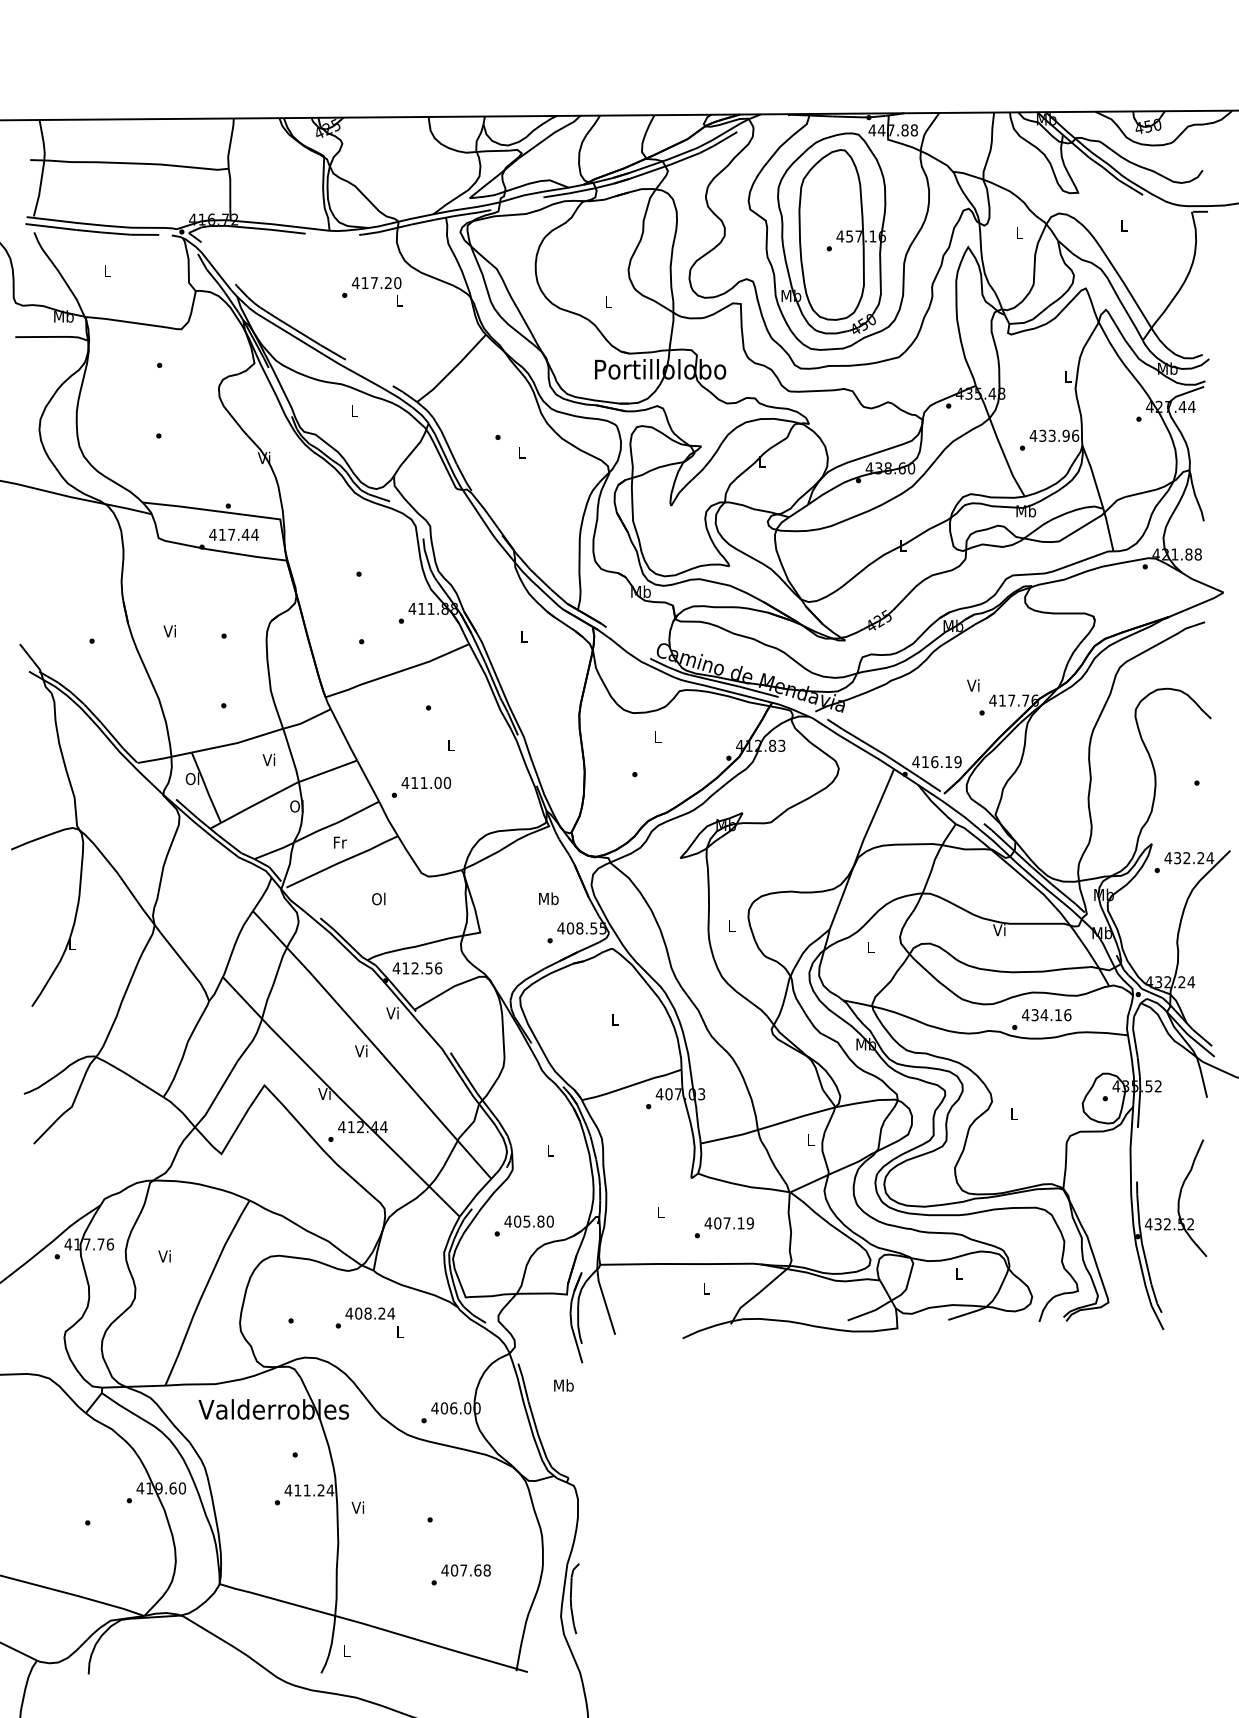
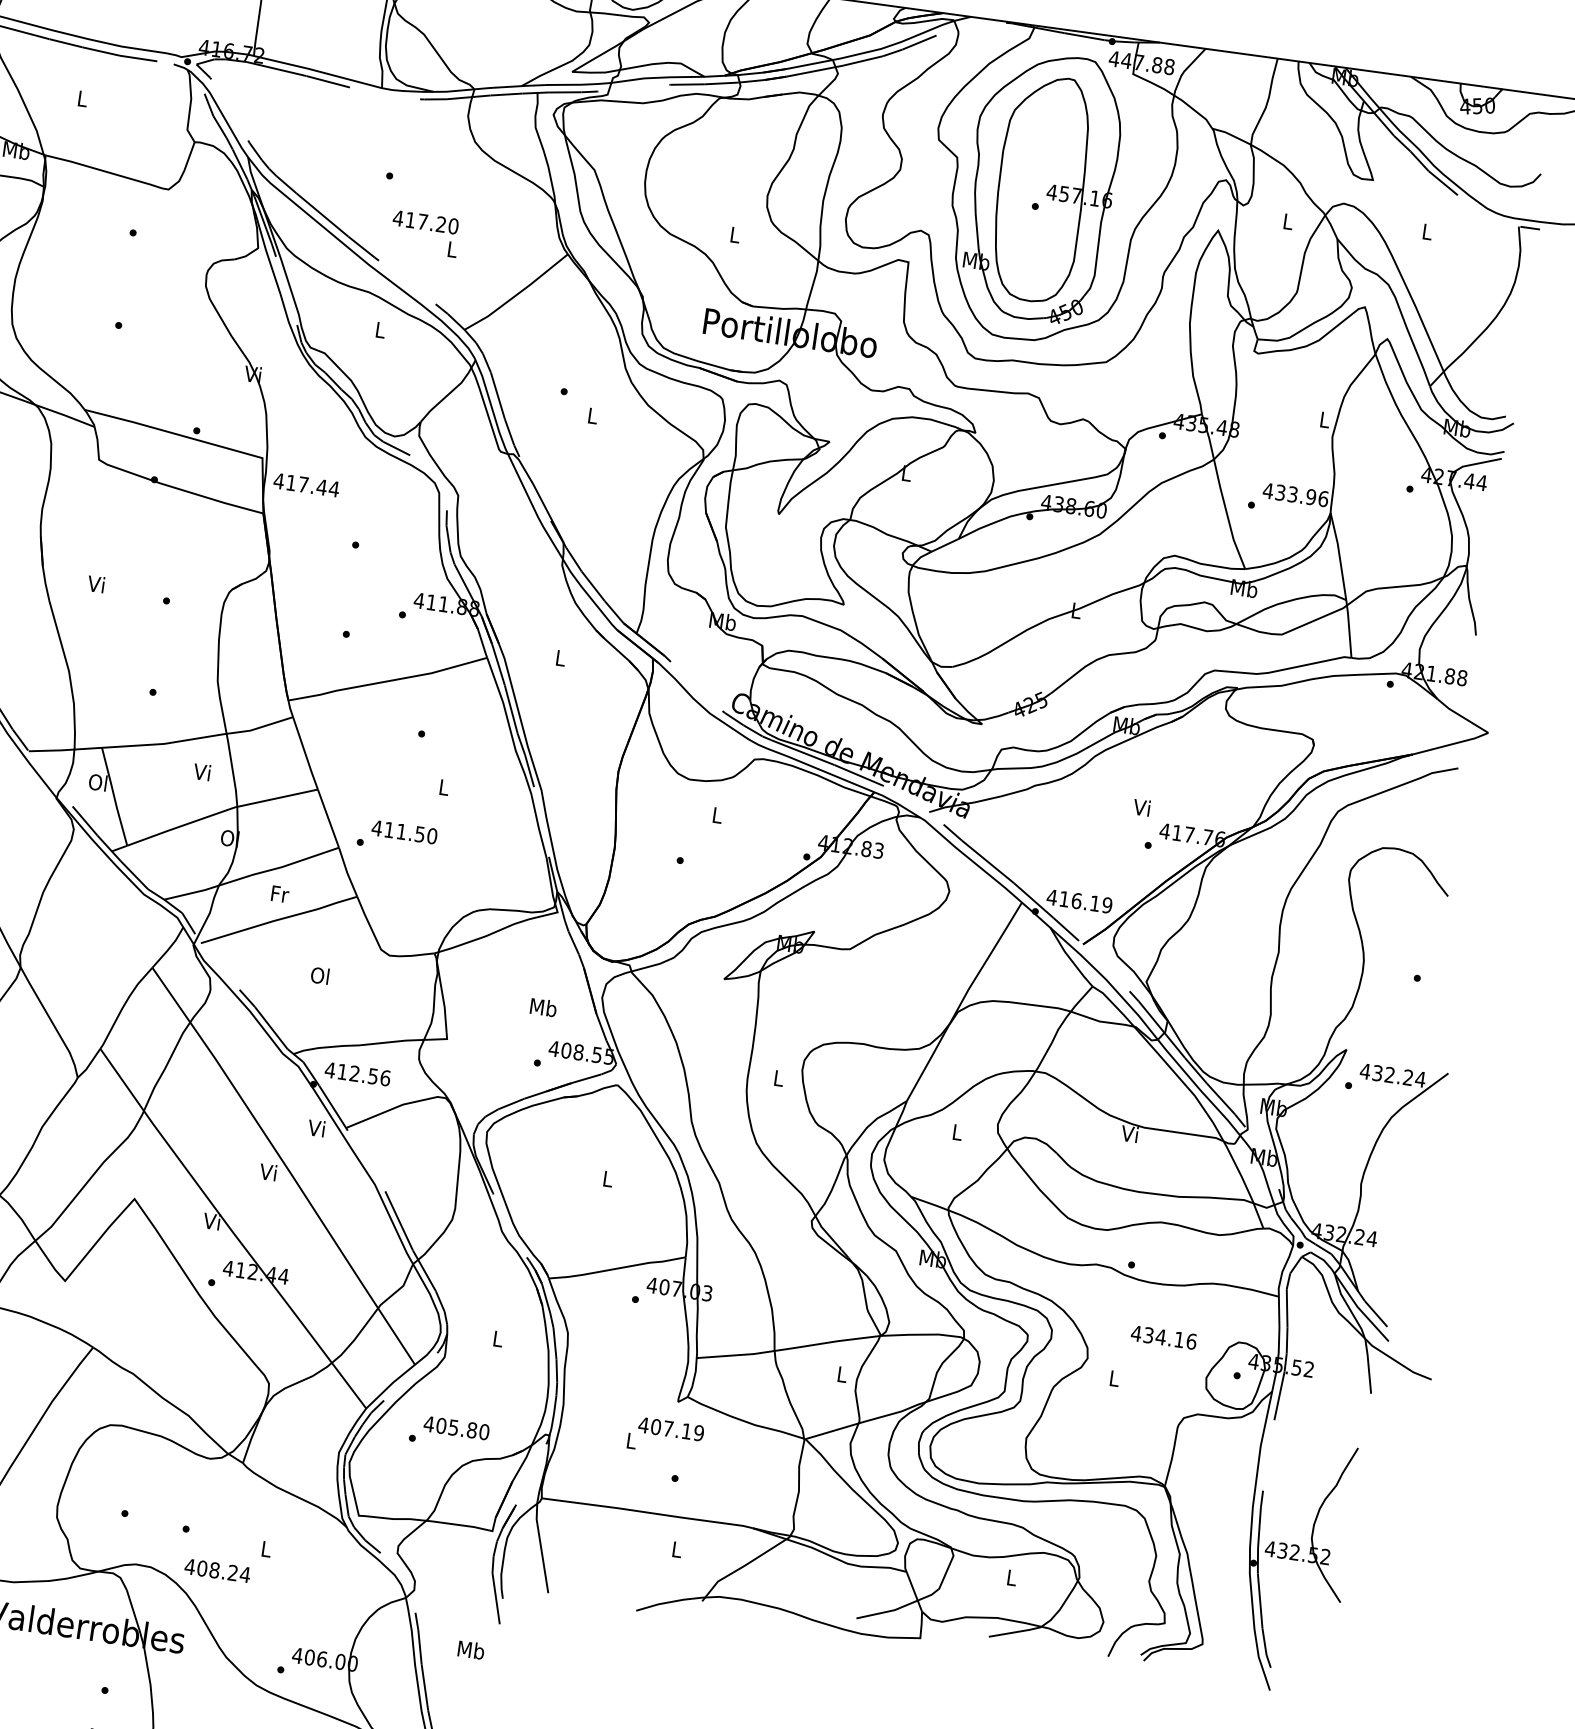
text: (376, 291) -> (423, 233), moved
text: (233, 534) -> (305, 484), moved
text: (437, 783) -> (419, 834), 411.00 -> 411.50
text: (1046, 1015) -> (1163, 1338), moved
text: (728, 1223) -> (670, 1429), moved
text: (370, 1313) -> (217, 1570), moved

